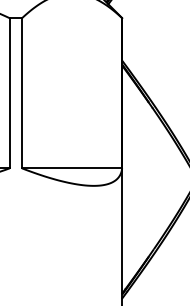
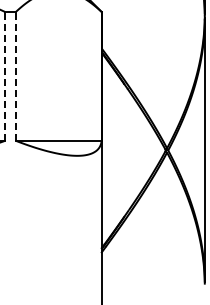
line: (10, 92) -> (5, 75), solid -> dashed
line: (21, 92) -> (15, 75), solid -> dashed

